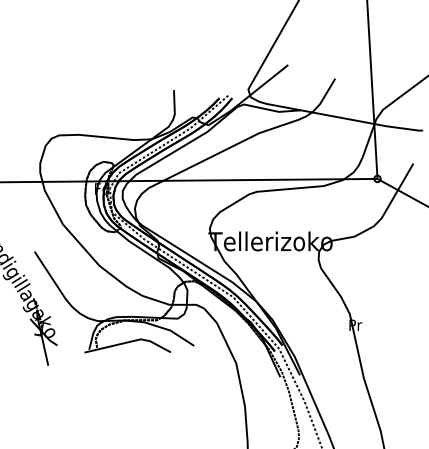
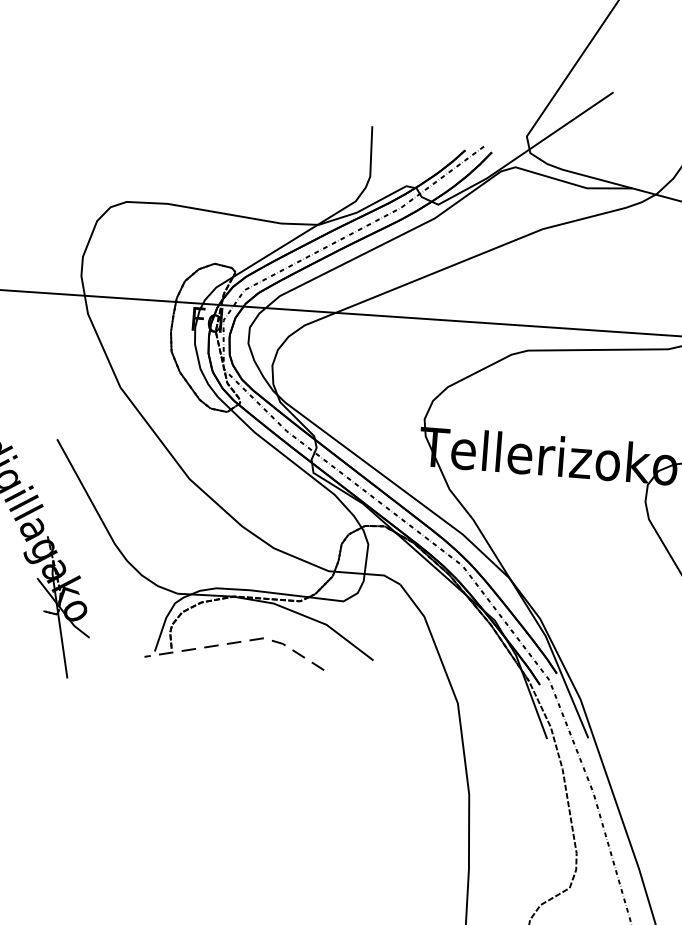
line: (130, 341) -> (241, 641), solid -> dashed

